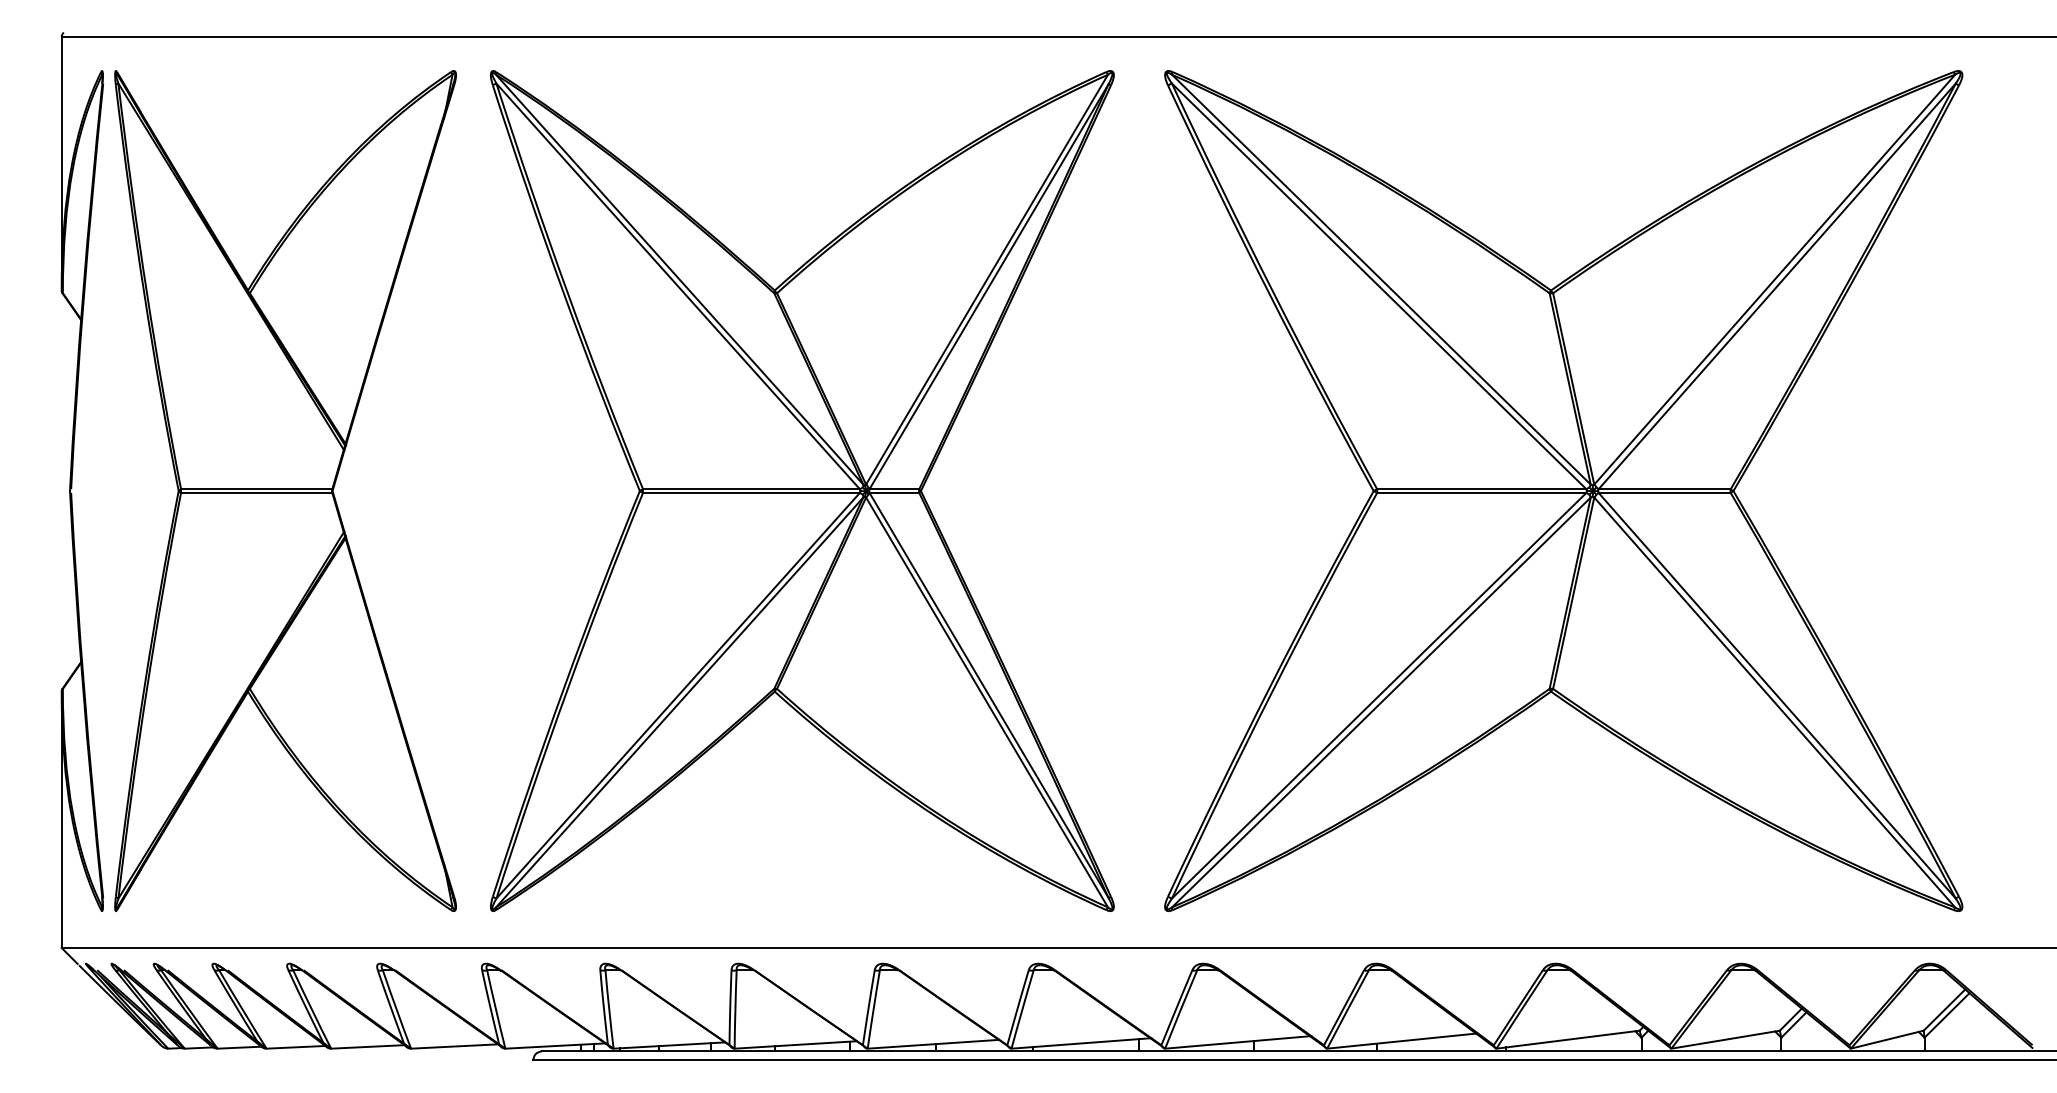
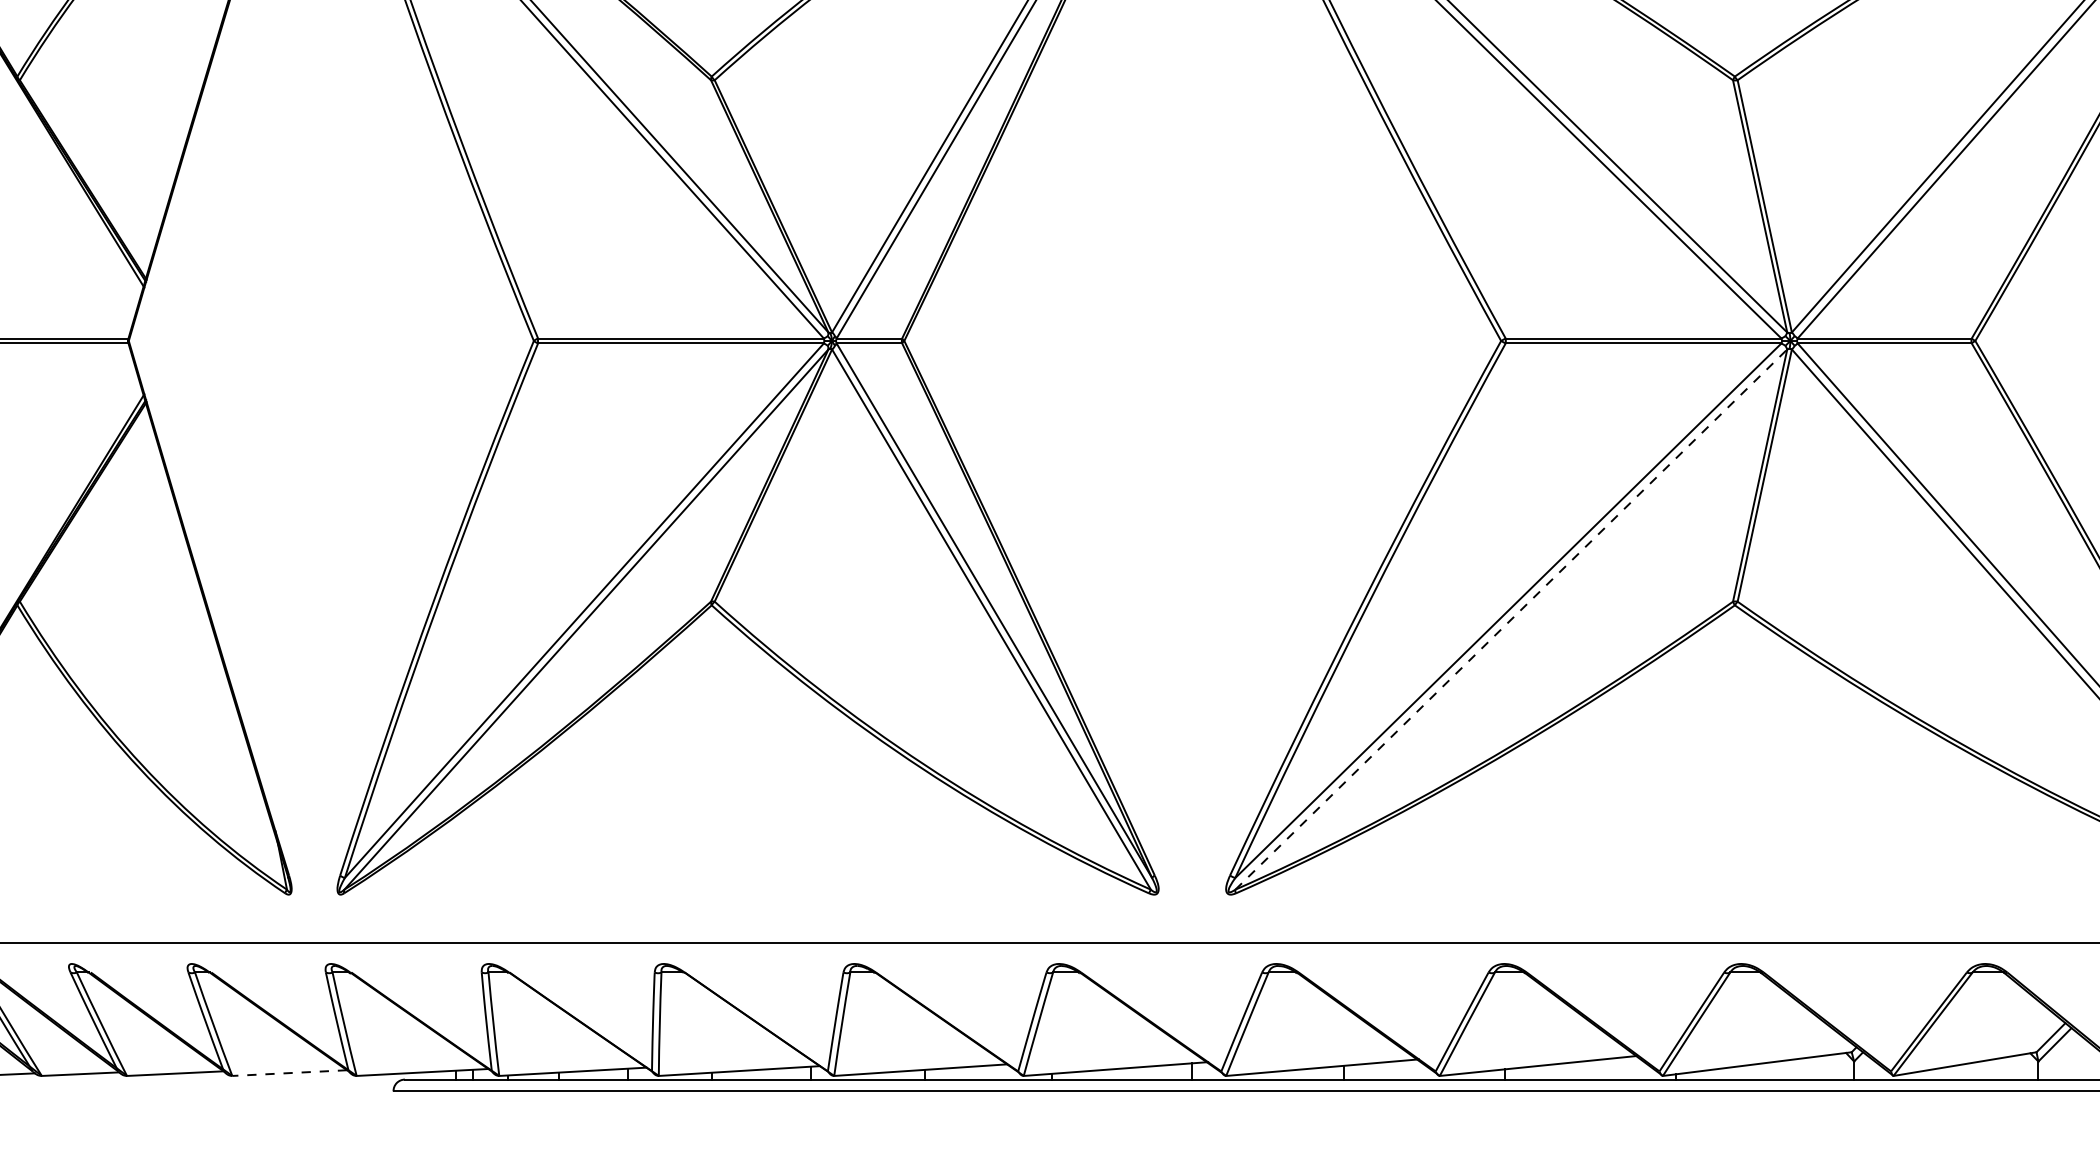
line: (1381, 702) -> (1511, 619), solid -> dashed
line: (454, 1046) -> (289, 1073), solid -> dashed

